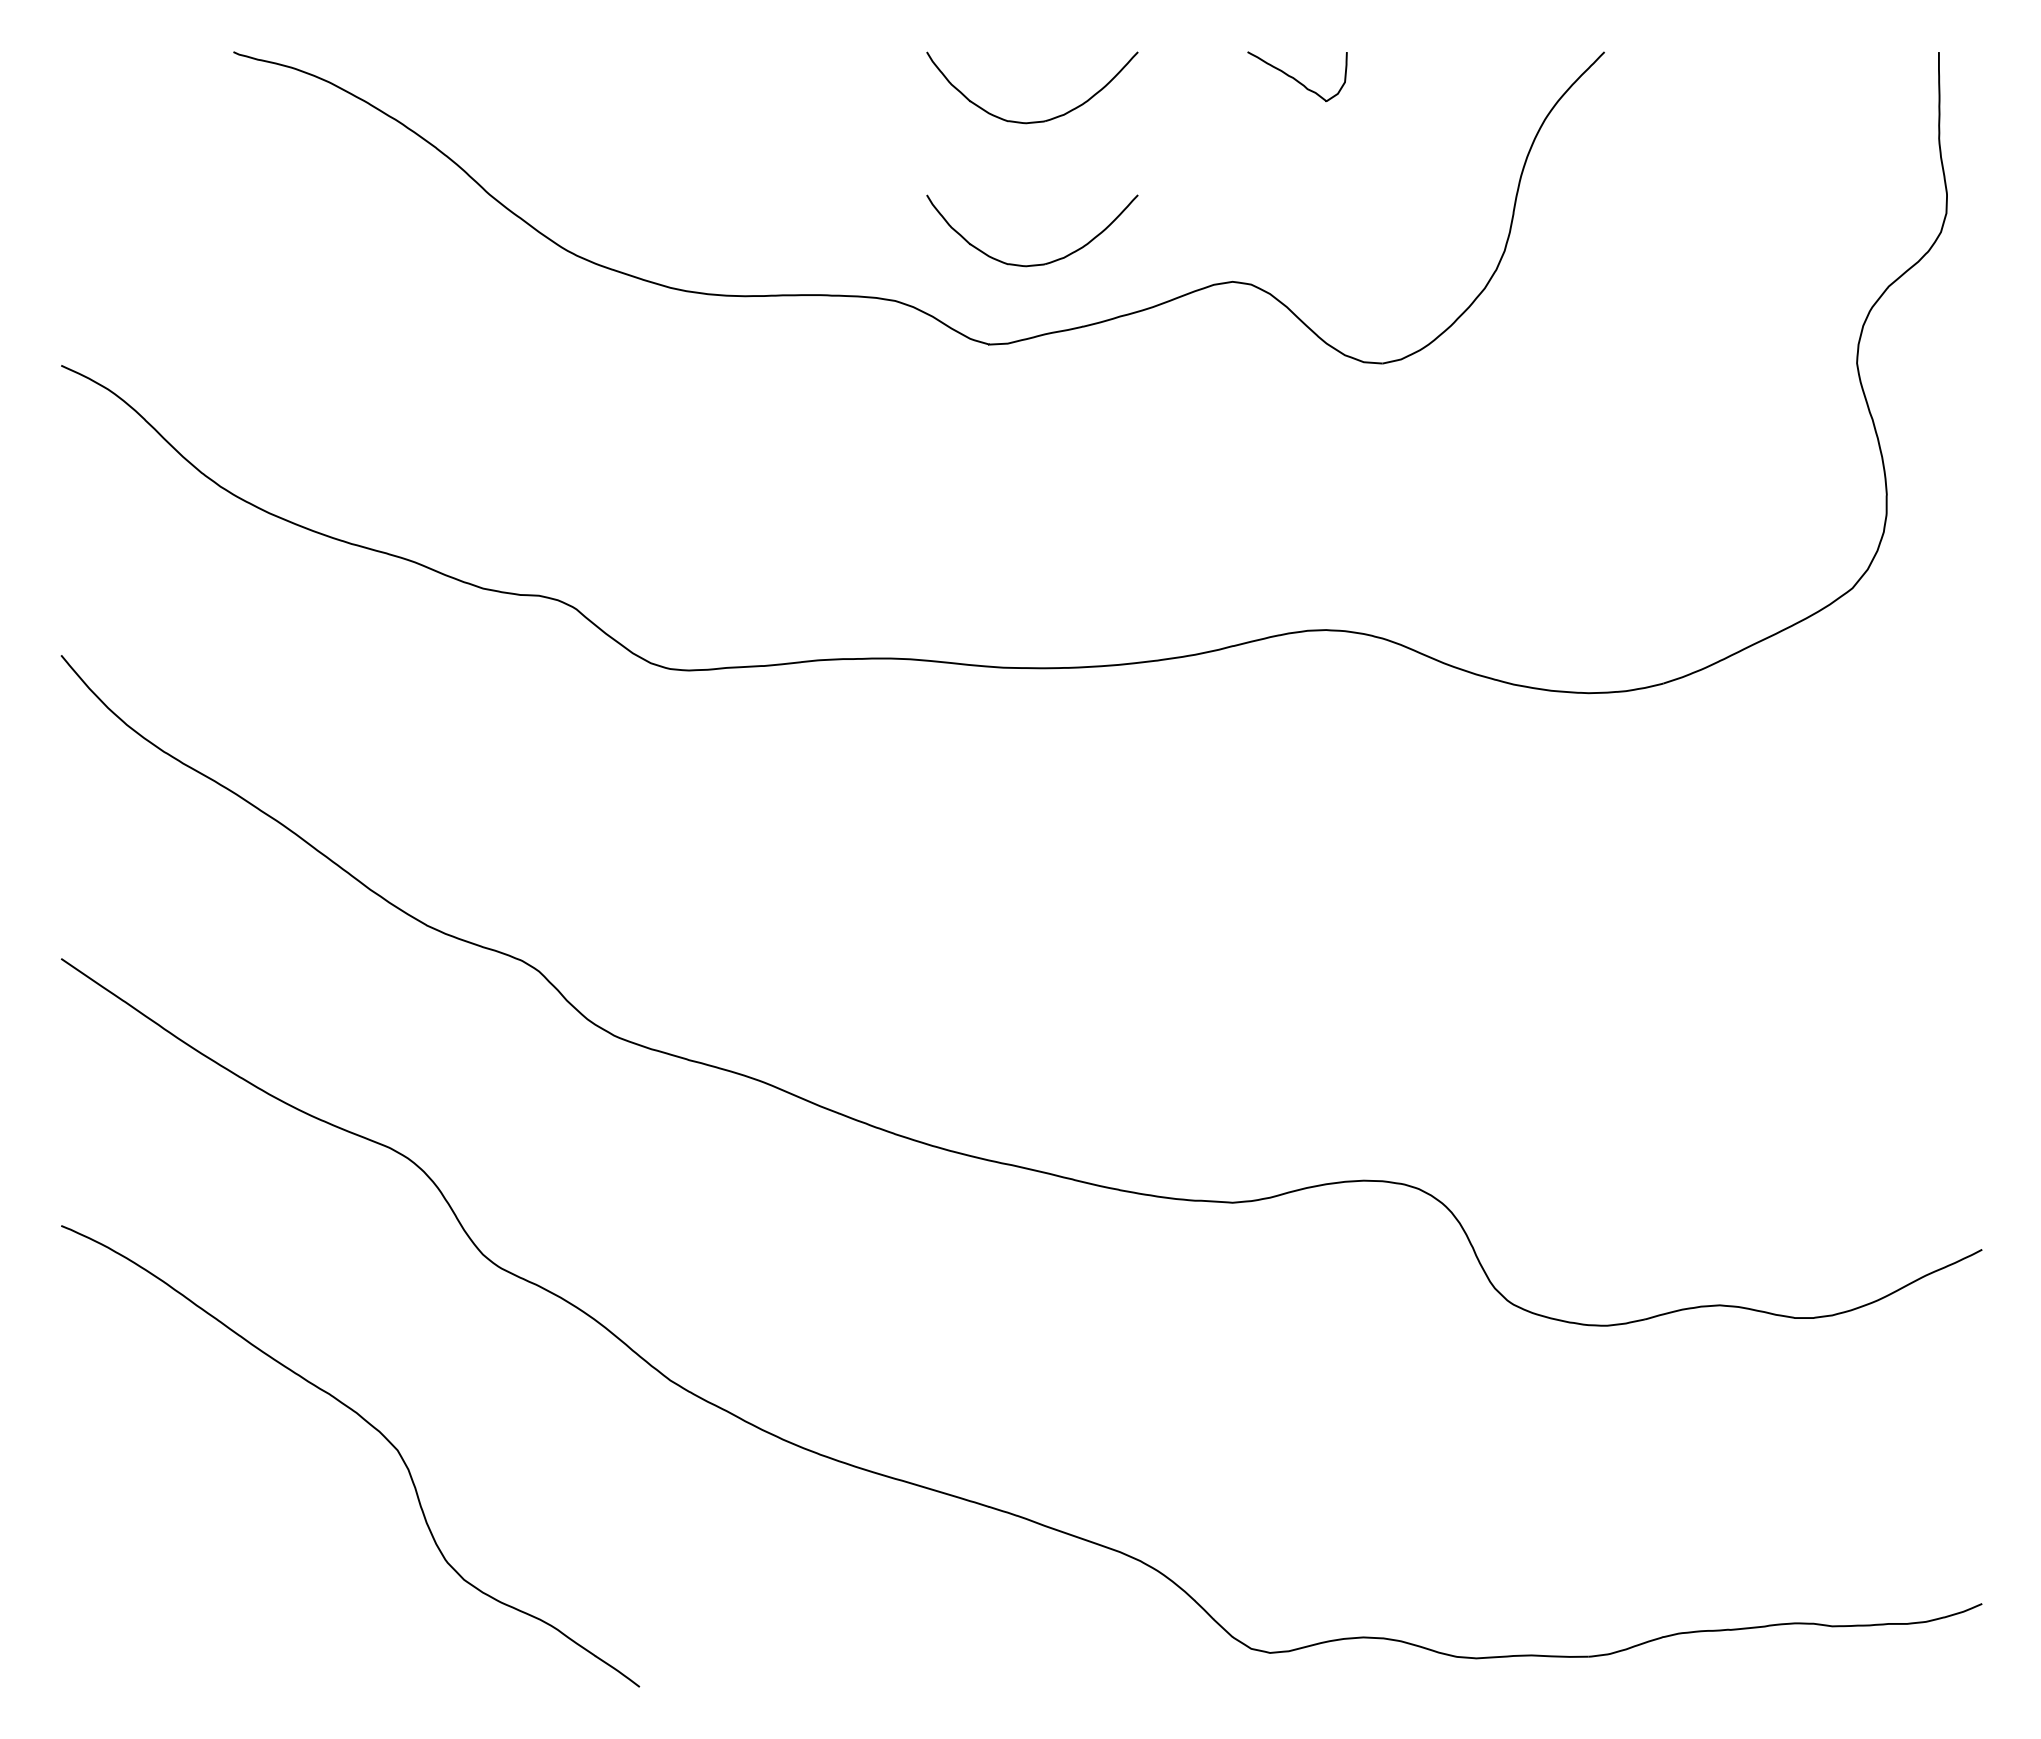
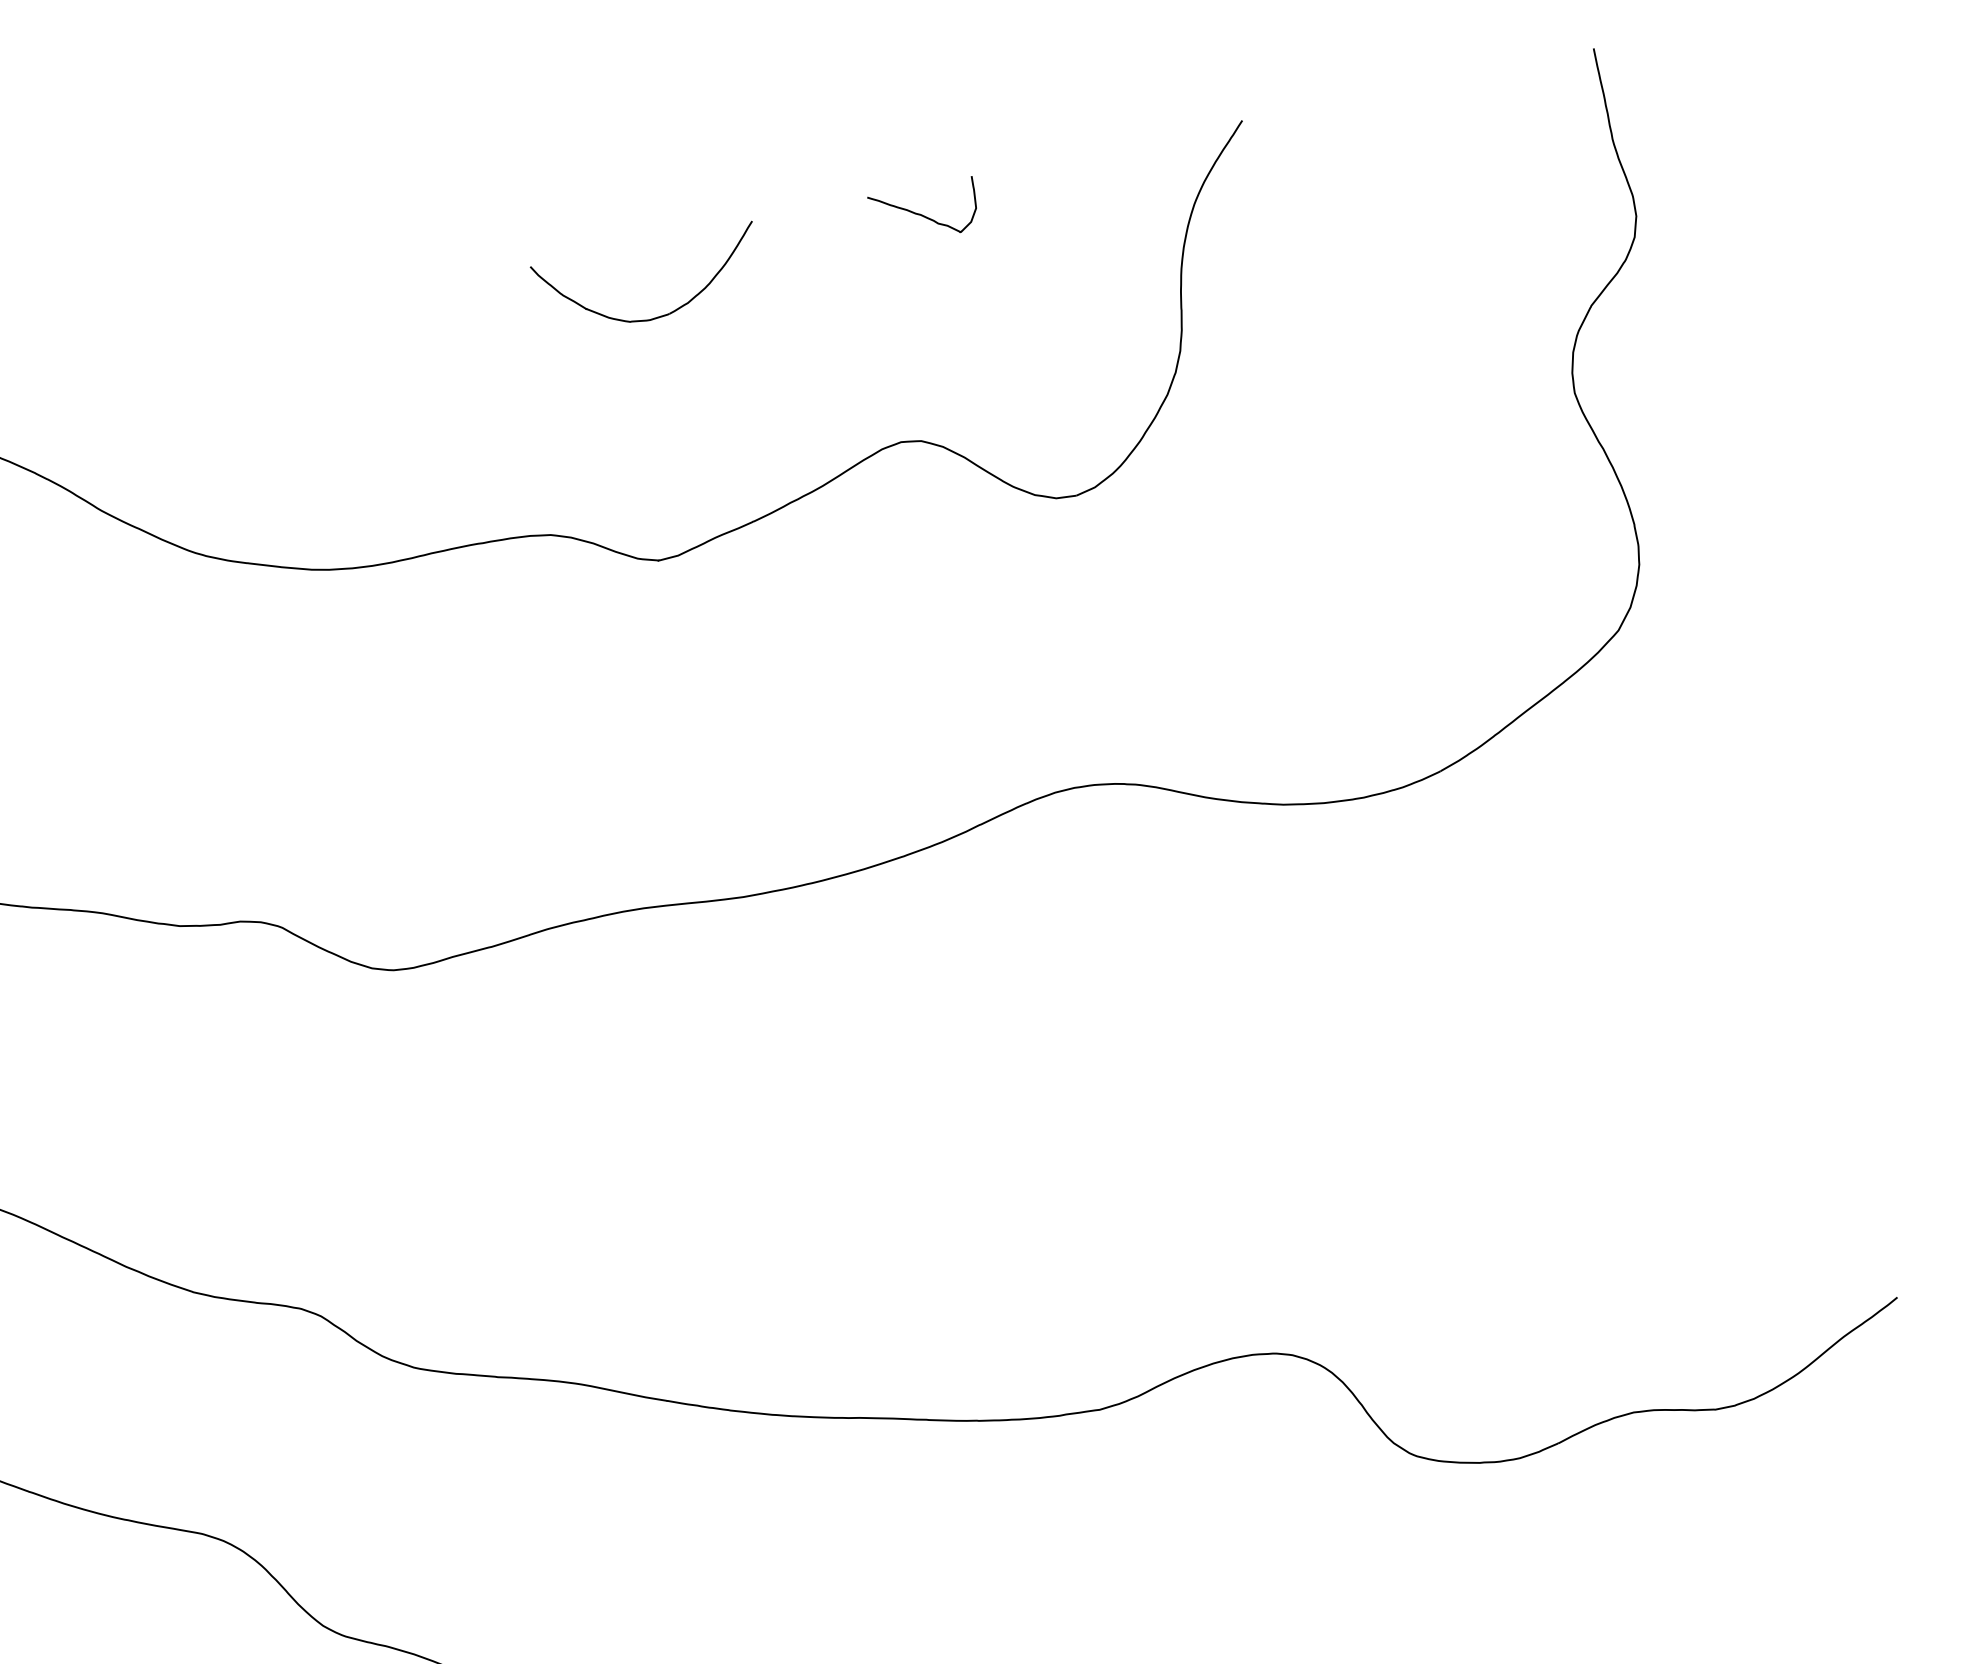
part: (1032, 264) -> (687, 467), removed

